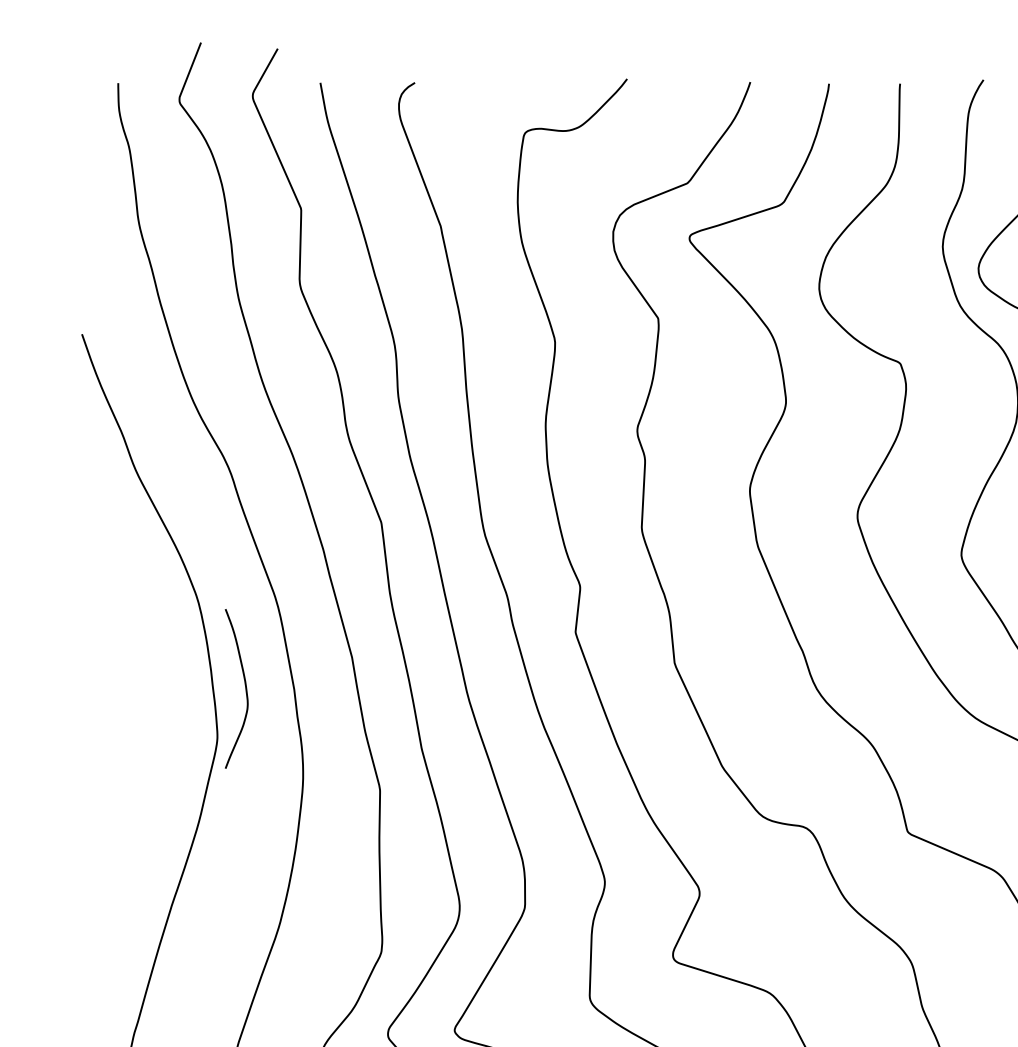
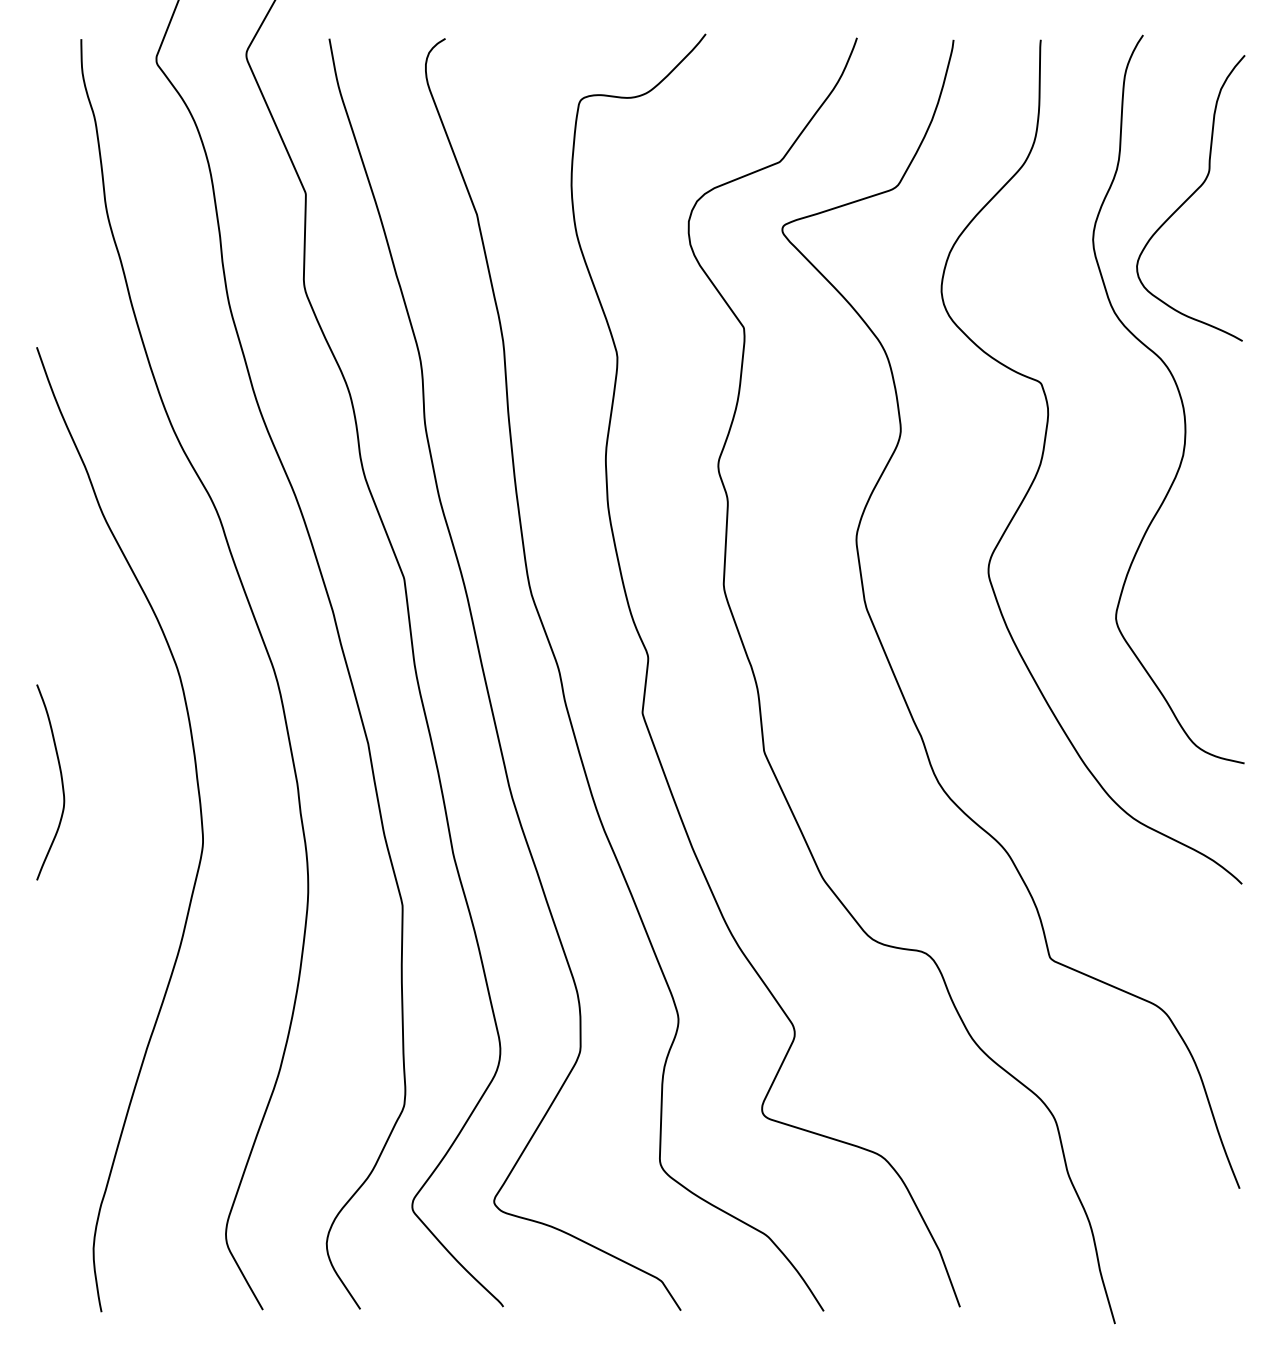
curve: (245, 688) -> (61, 782), moved

